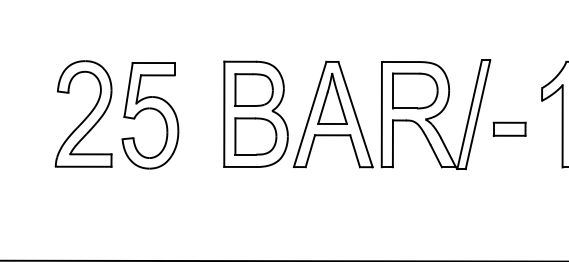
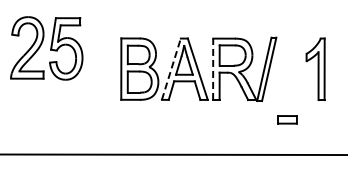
line: (310, 113) -> (171, 68), solid -> dashed
part: (116, 114) -> (46, 48), moved
line: (382, 114) -> (213, 69), solid -> dashed
part: (509, 128) -> (287, 119), moved

